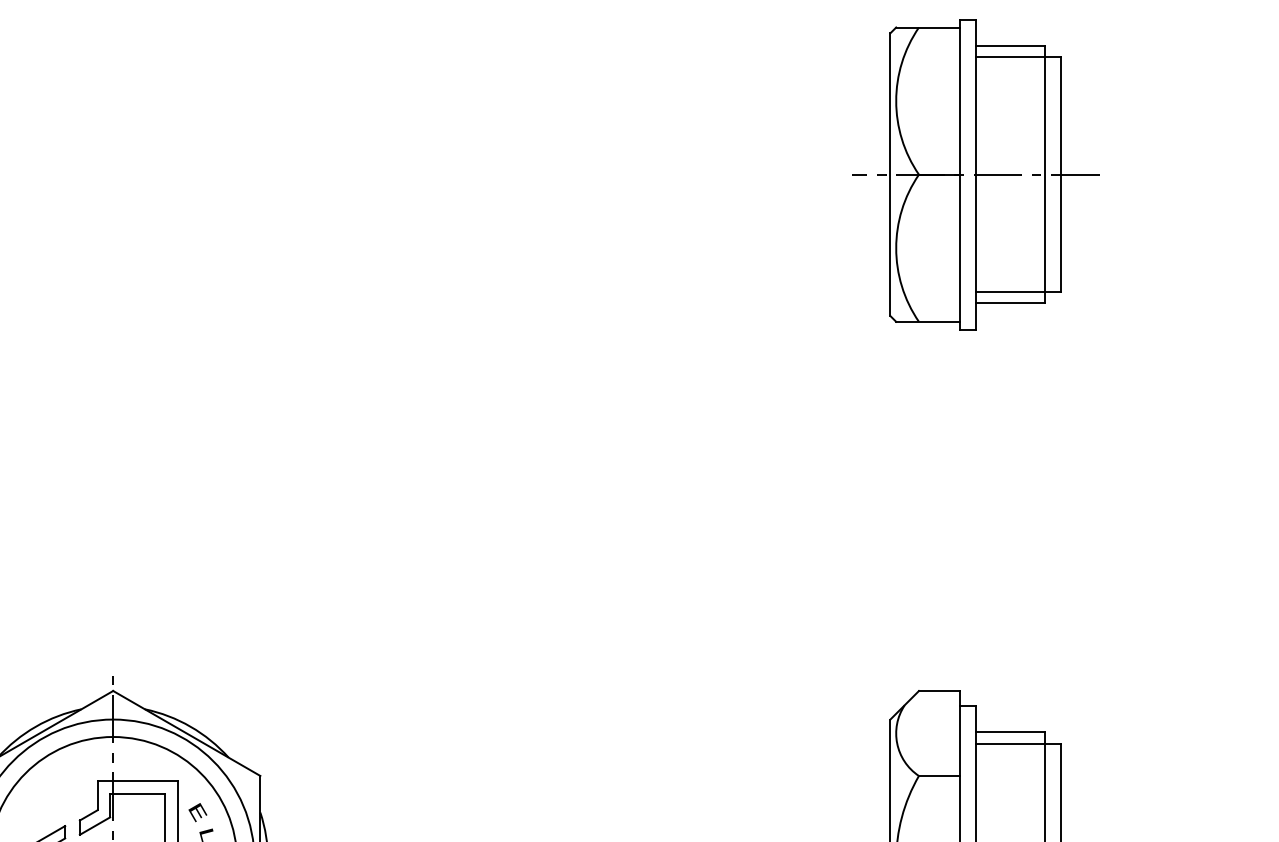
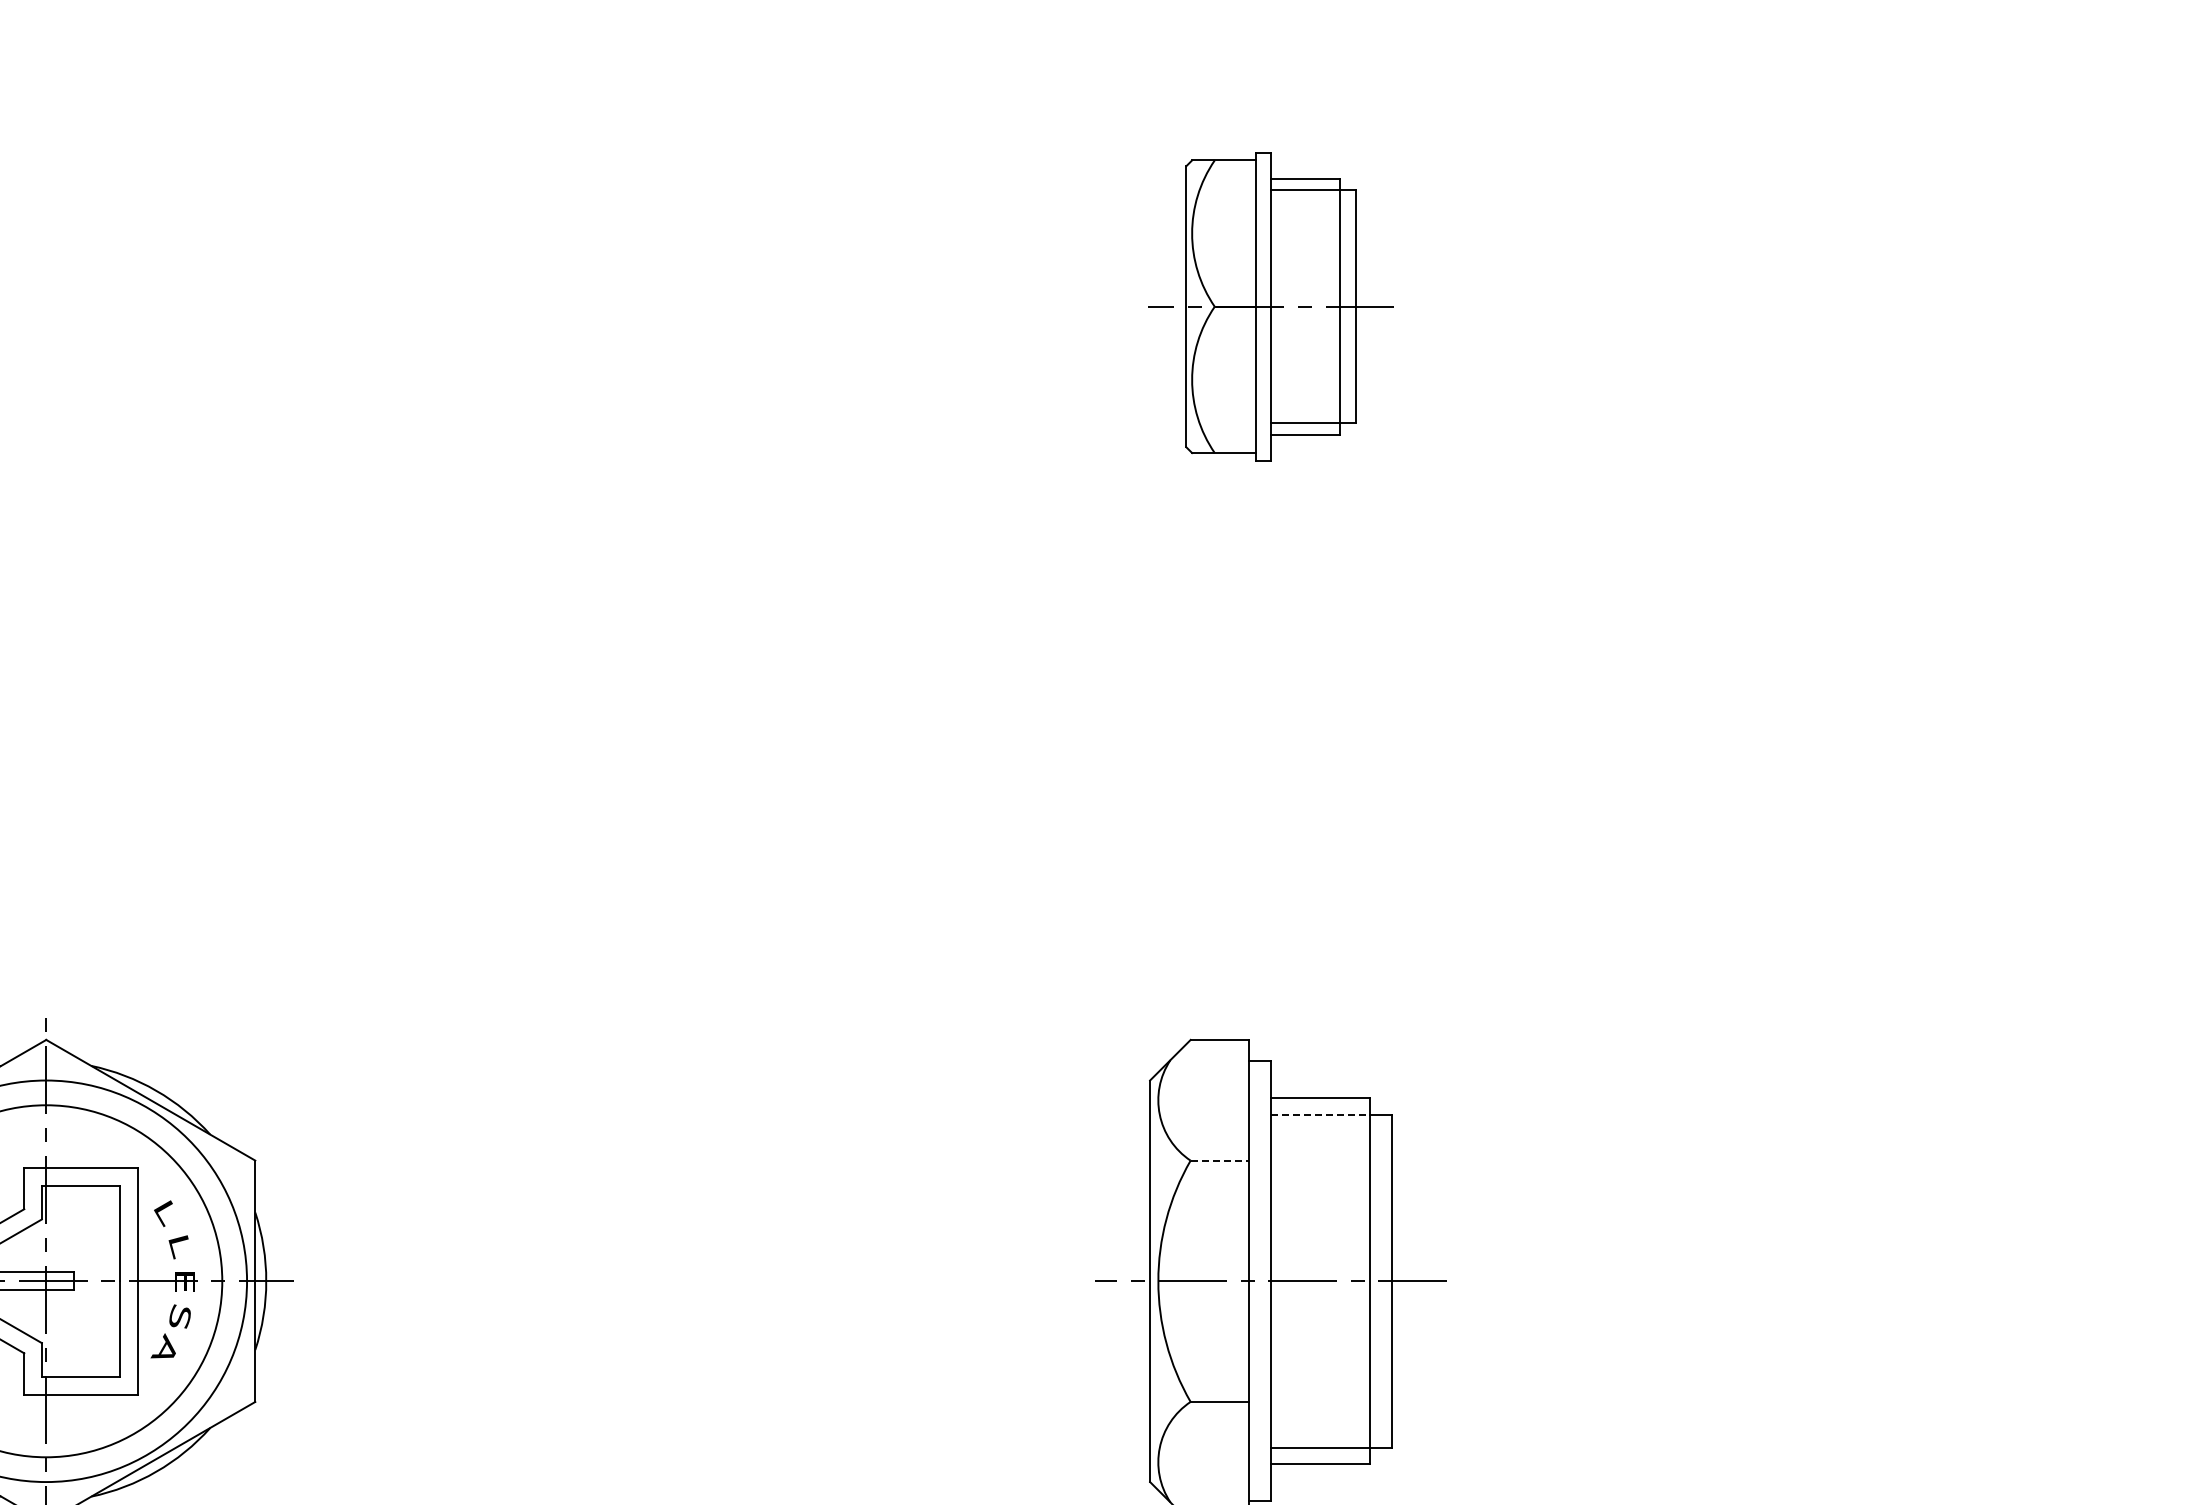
part: (975, 174) -> (1270, 306), size x0.7
line: (1010, 743) -> (1320, 1114), solid -> dashed
line: (939, 775) -> (1220, 1160), solid -> dashed
text: (197, 813) -> (166, 1213), E -> L

